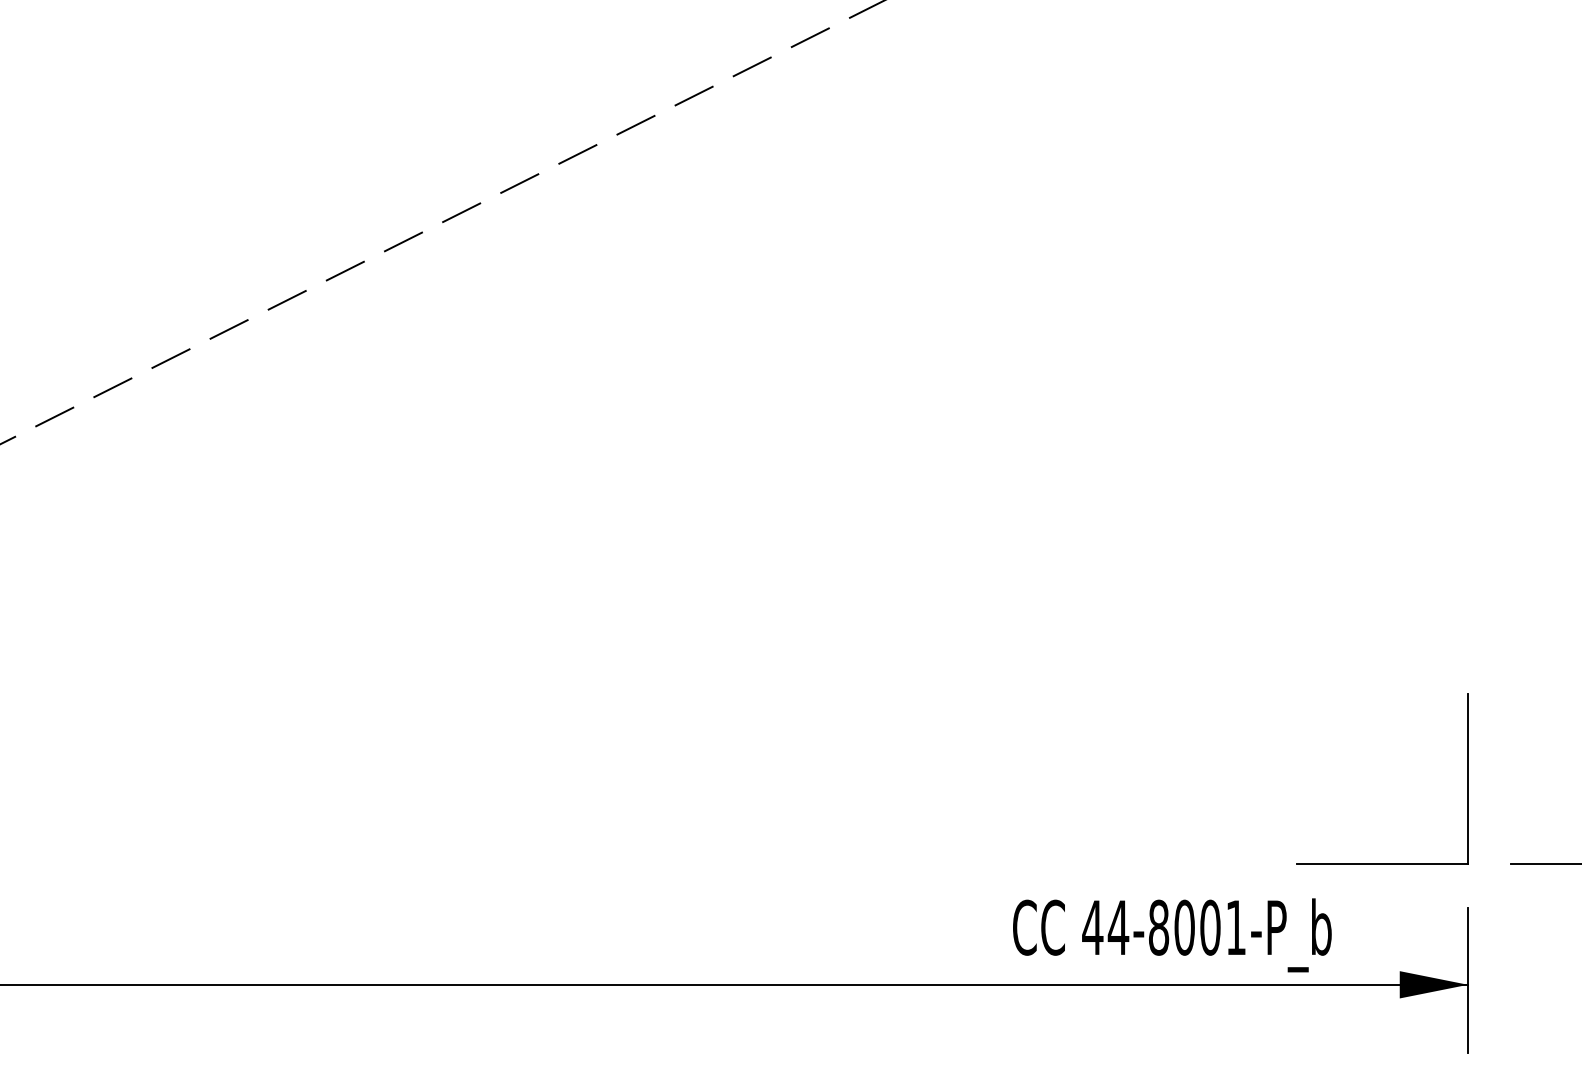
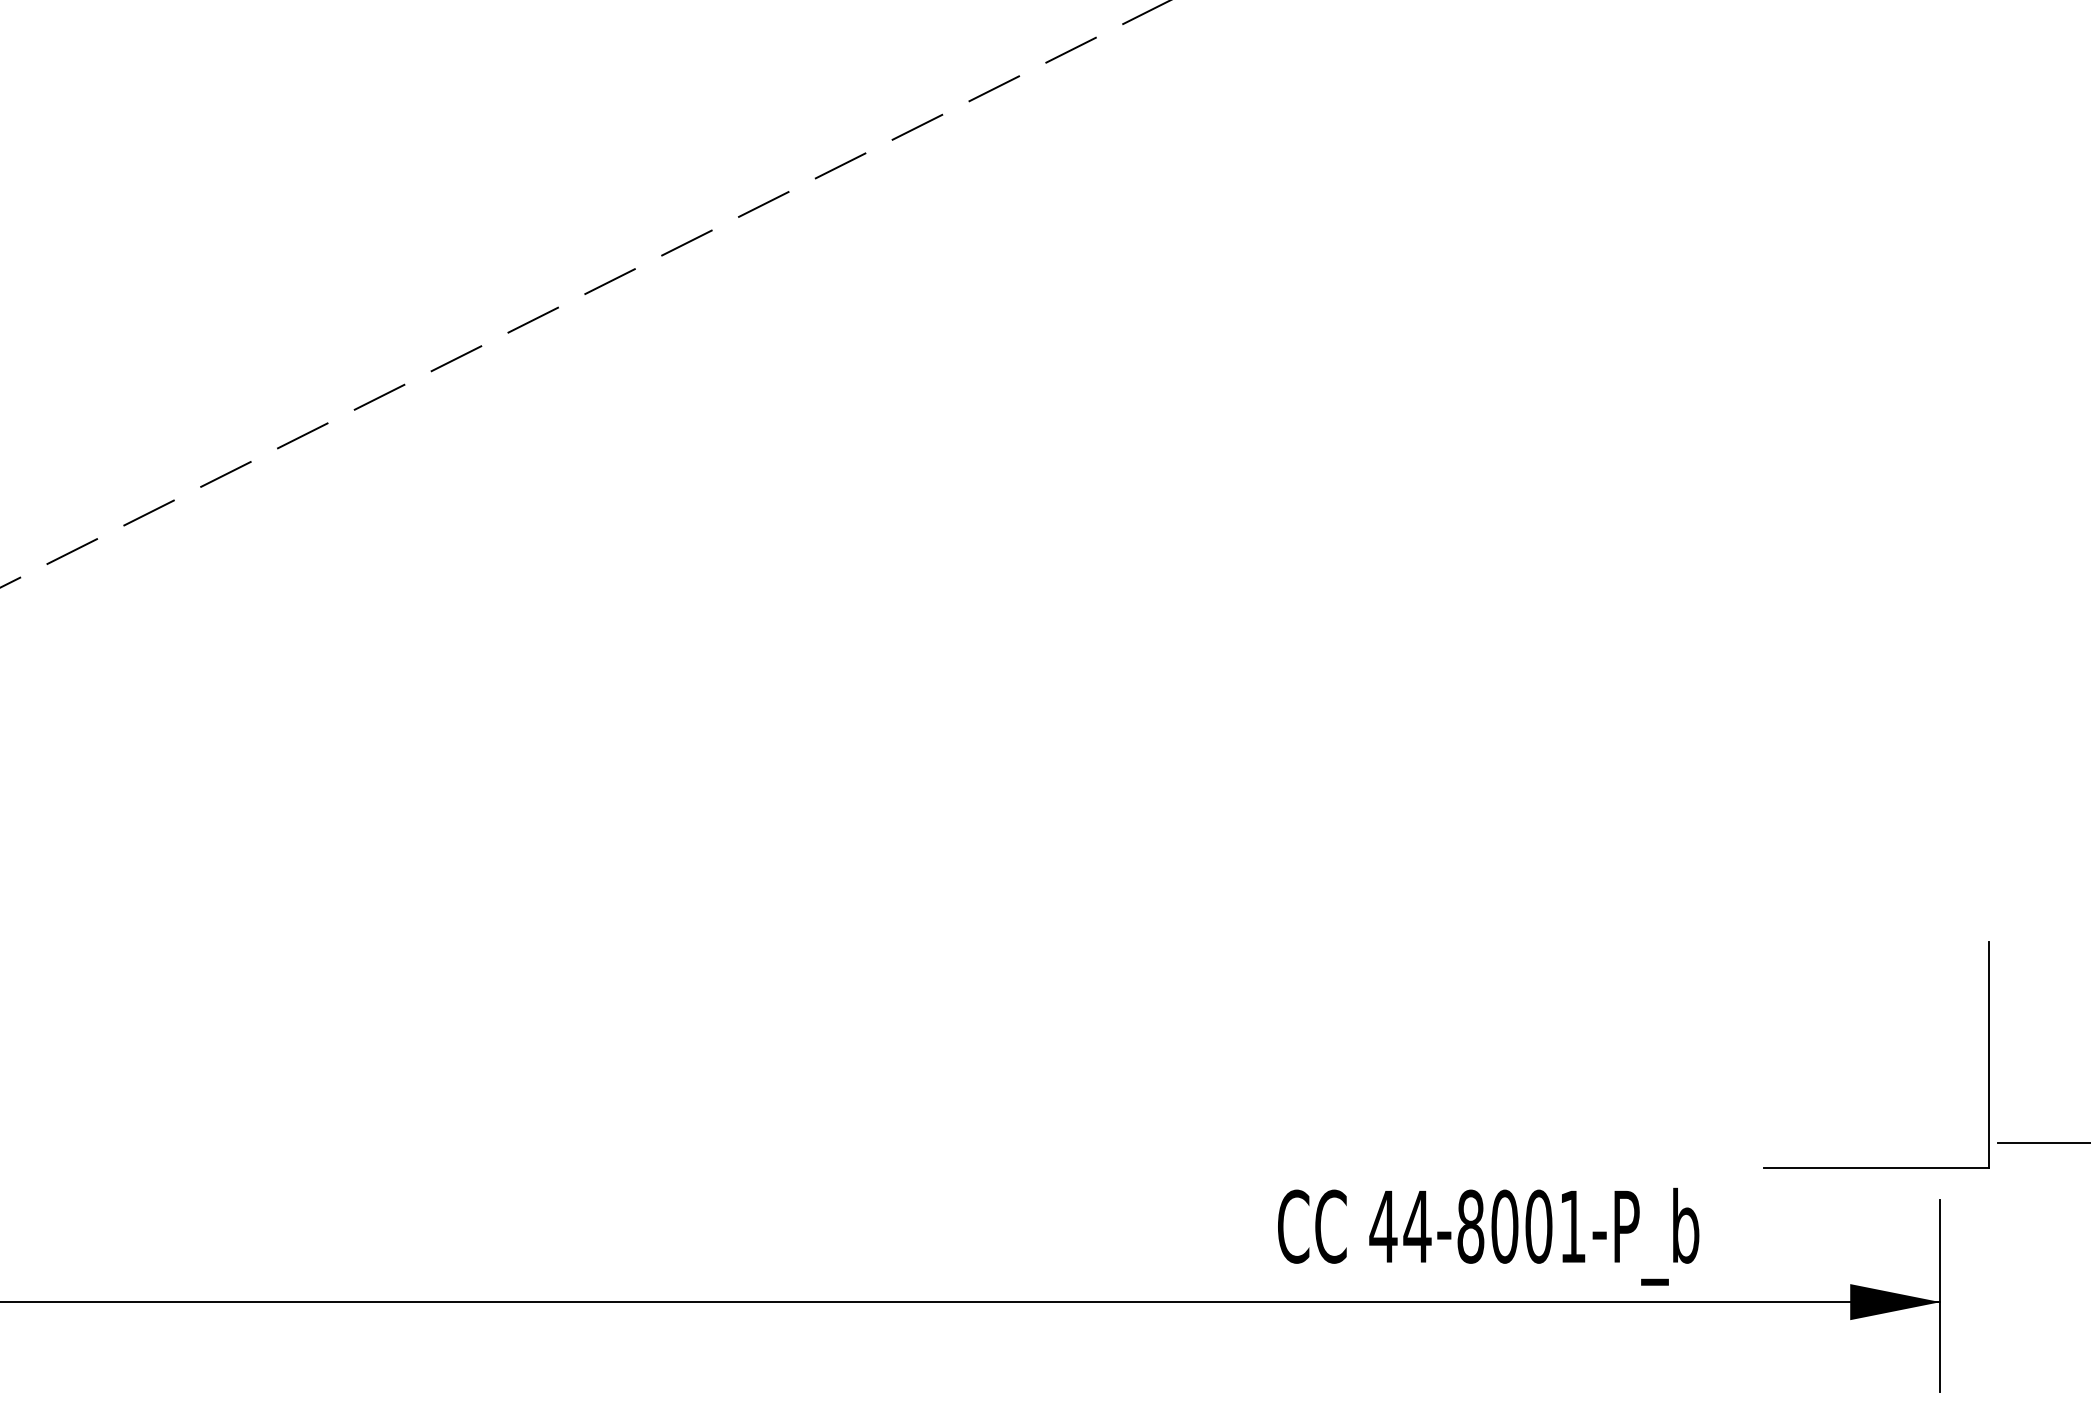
part: (1467, 778) -> (1988, 1054), moved
text: (1172, 935) -> (1488, 1236), moved

